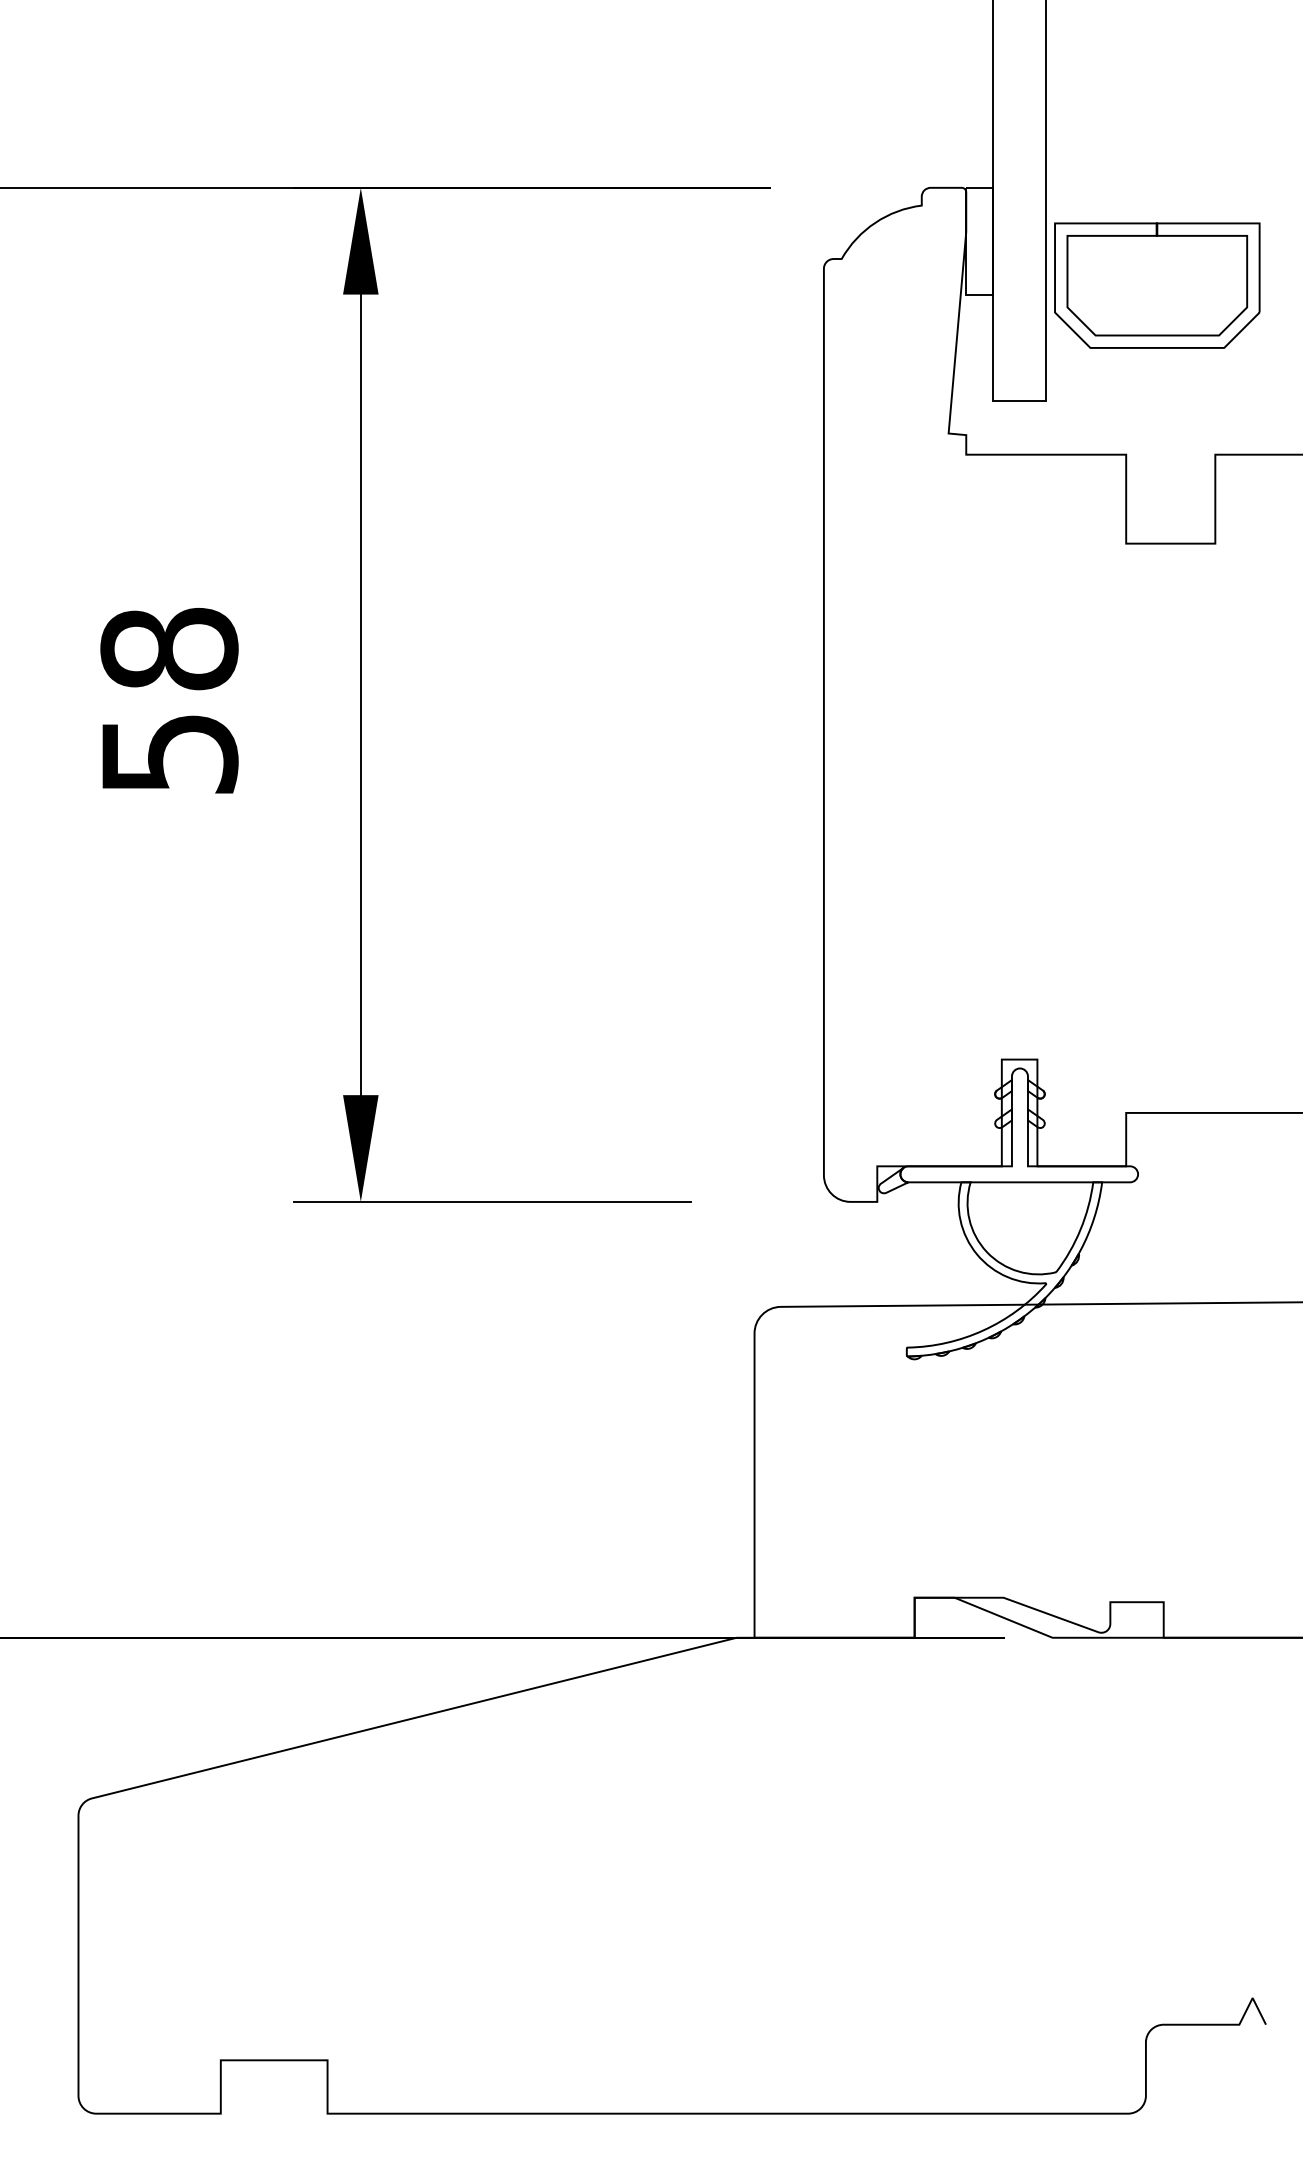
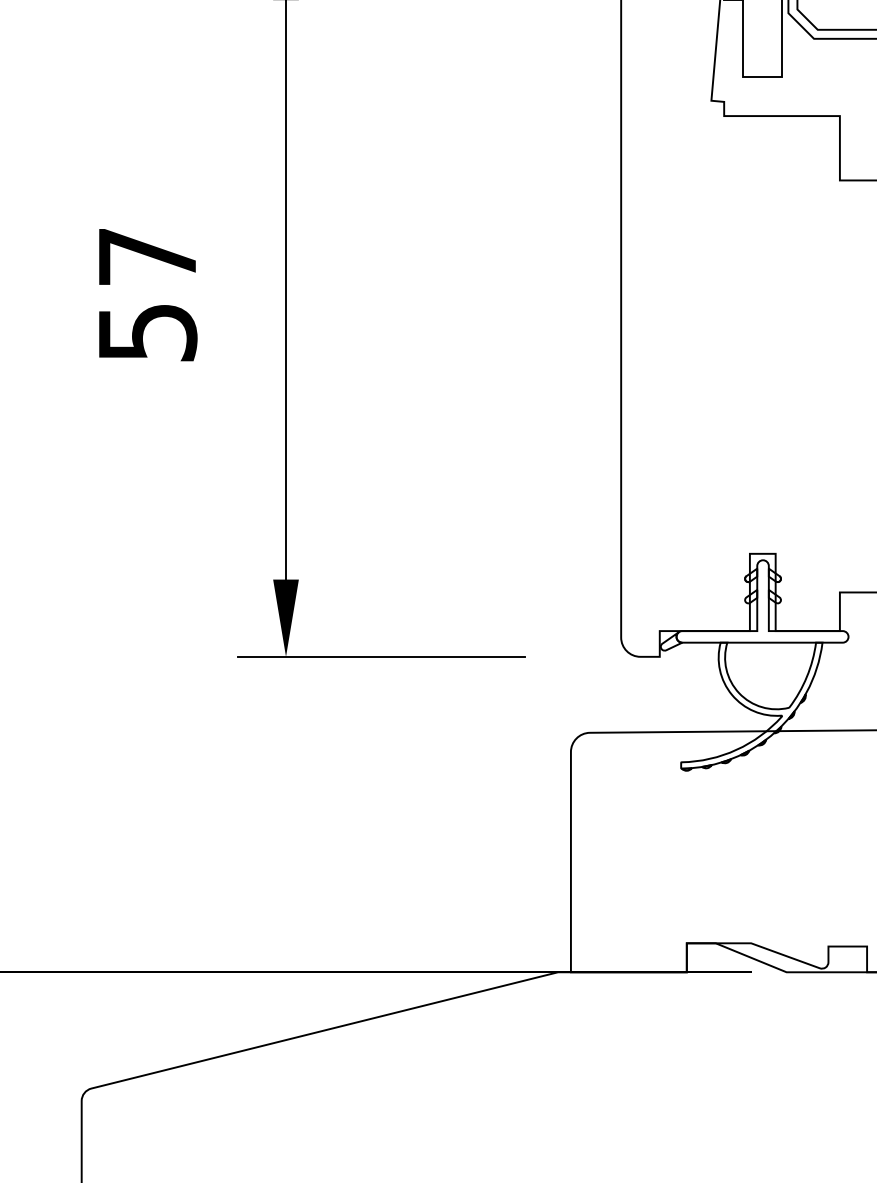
text: (169, 648) -> (147, 256), 58 -> 57

